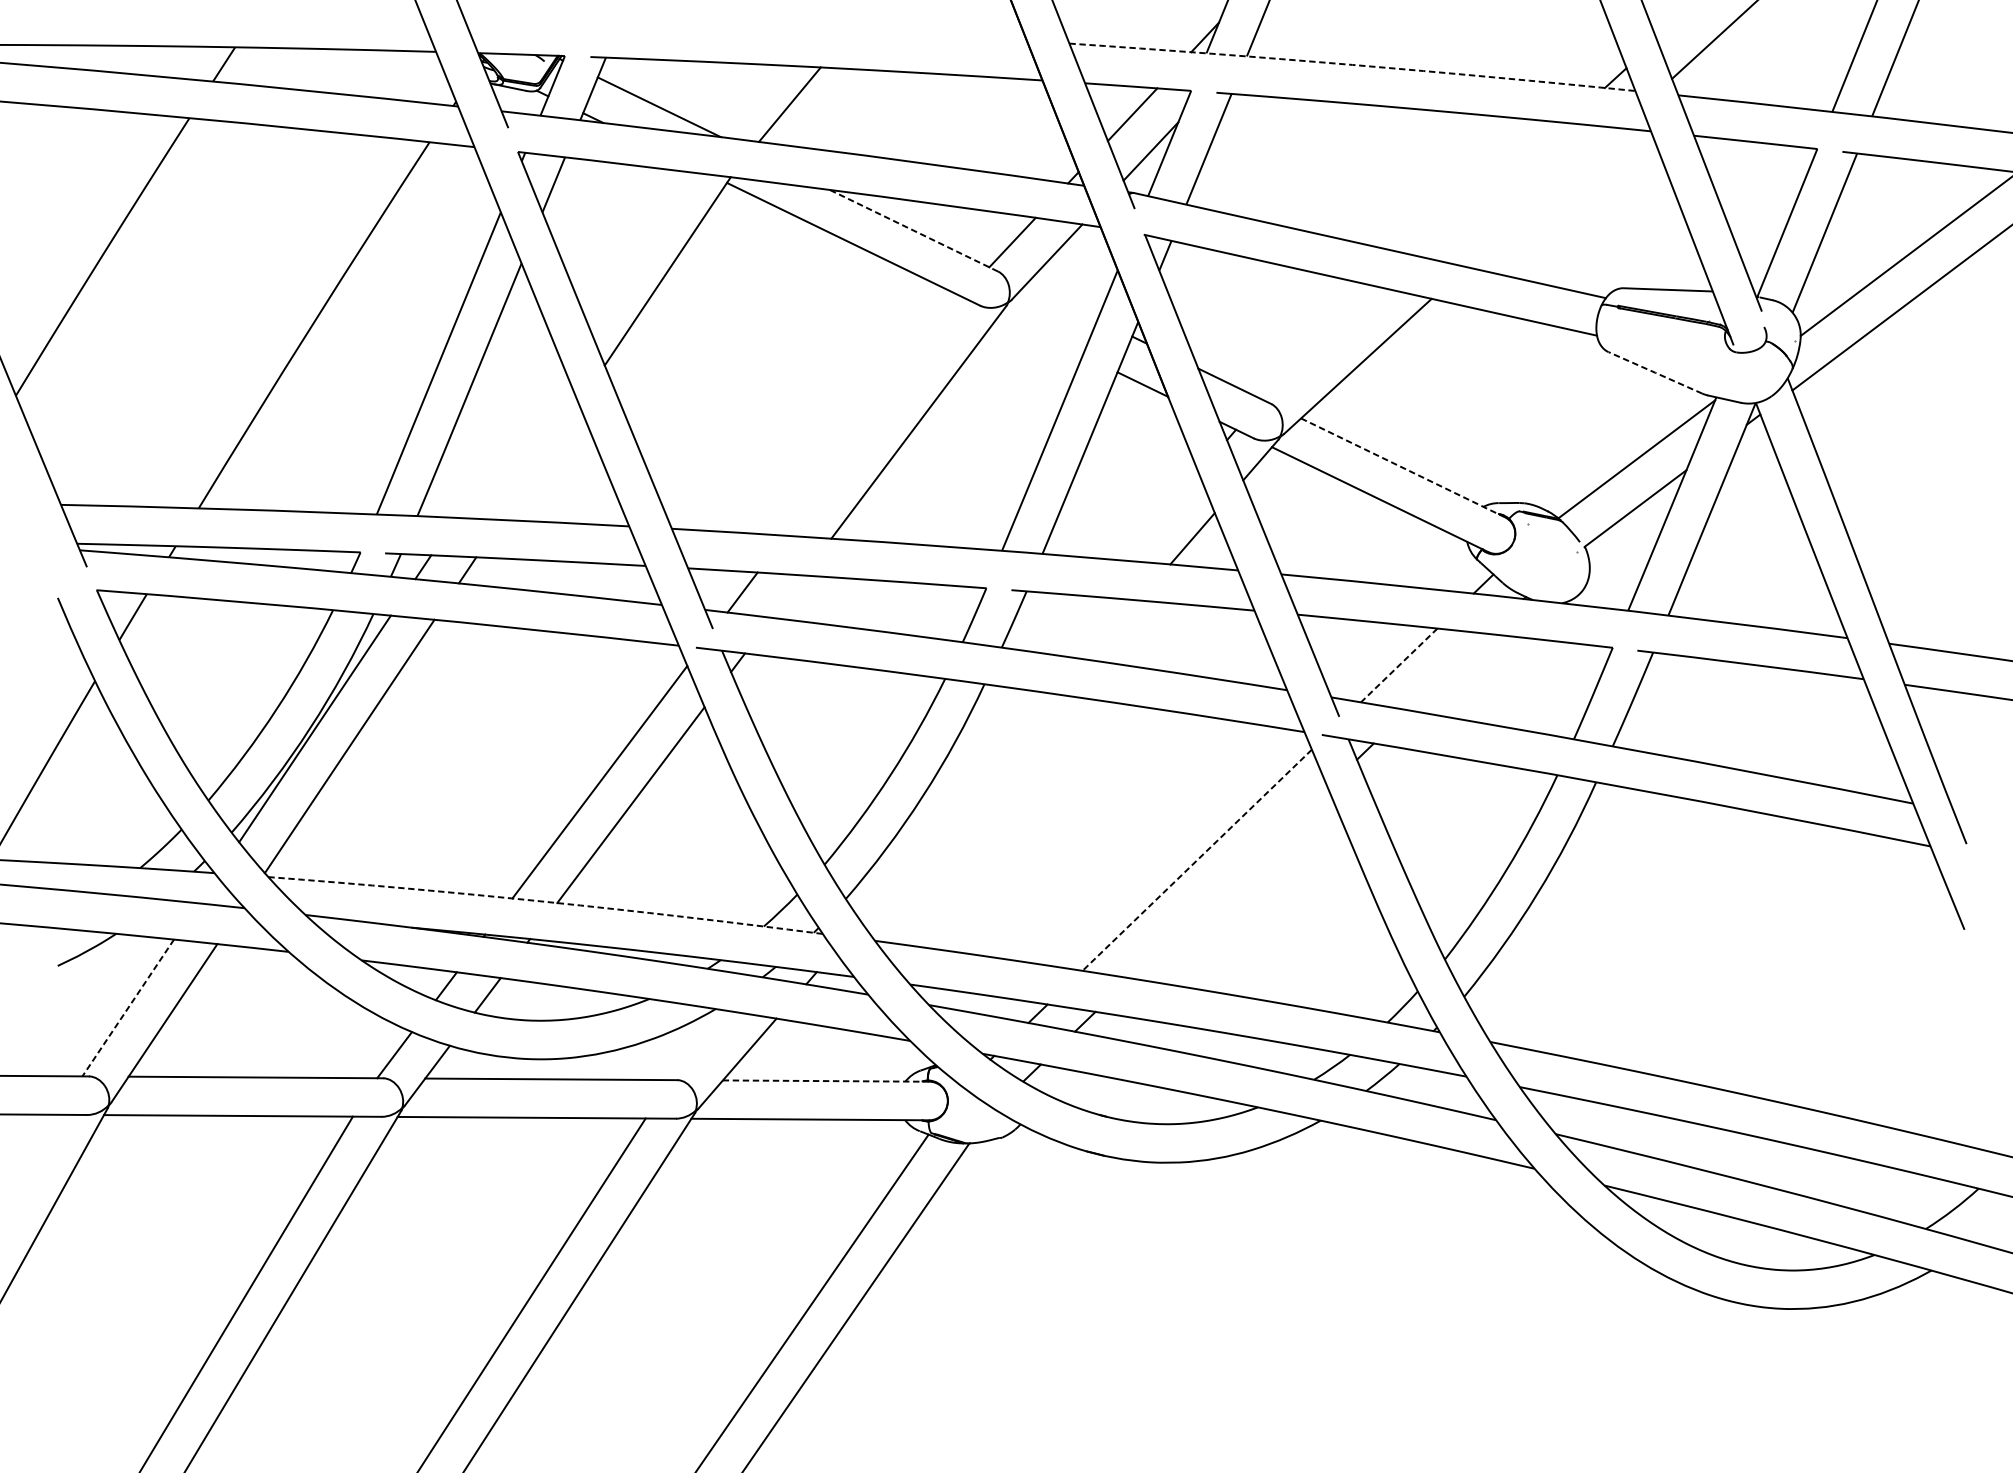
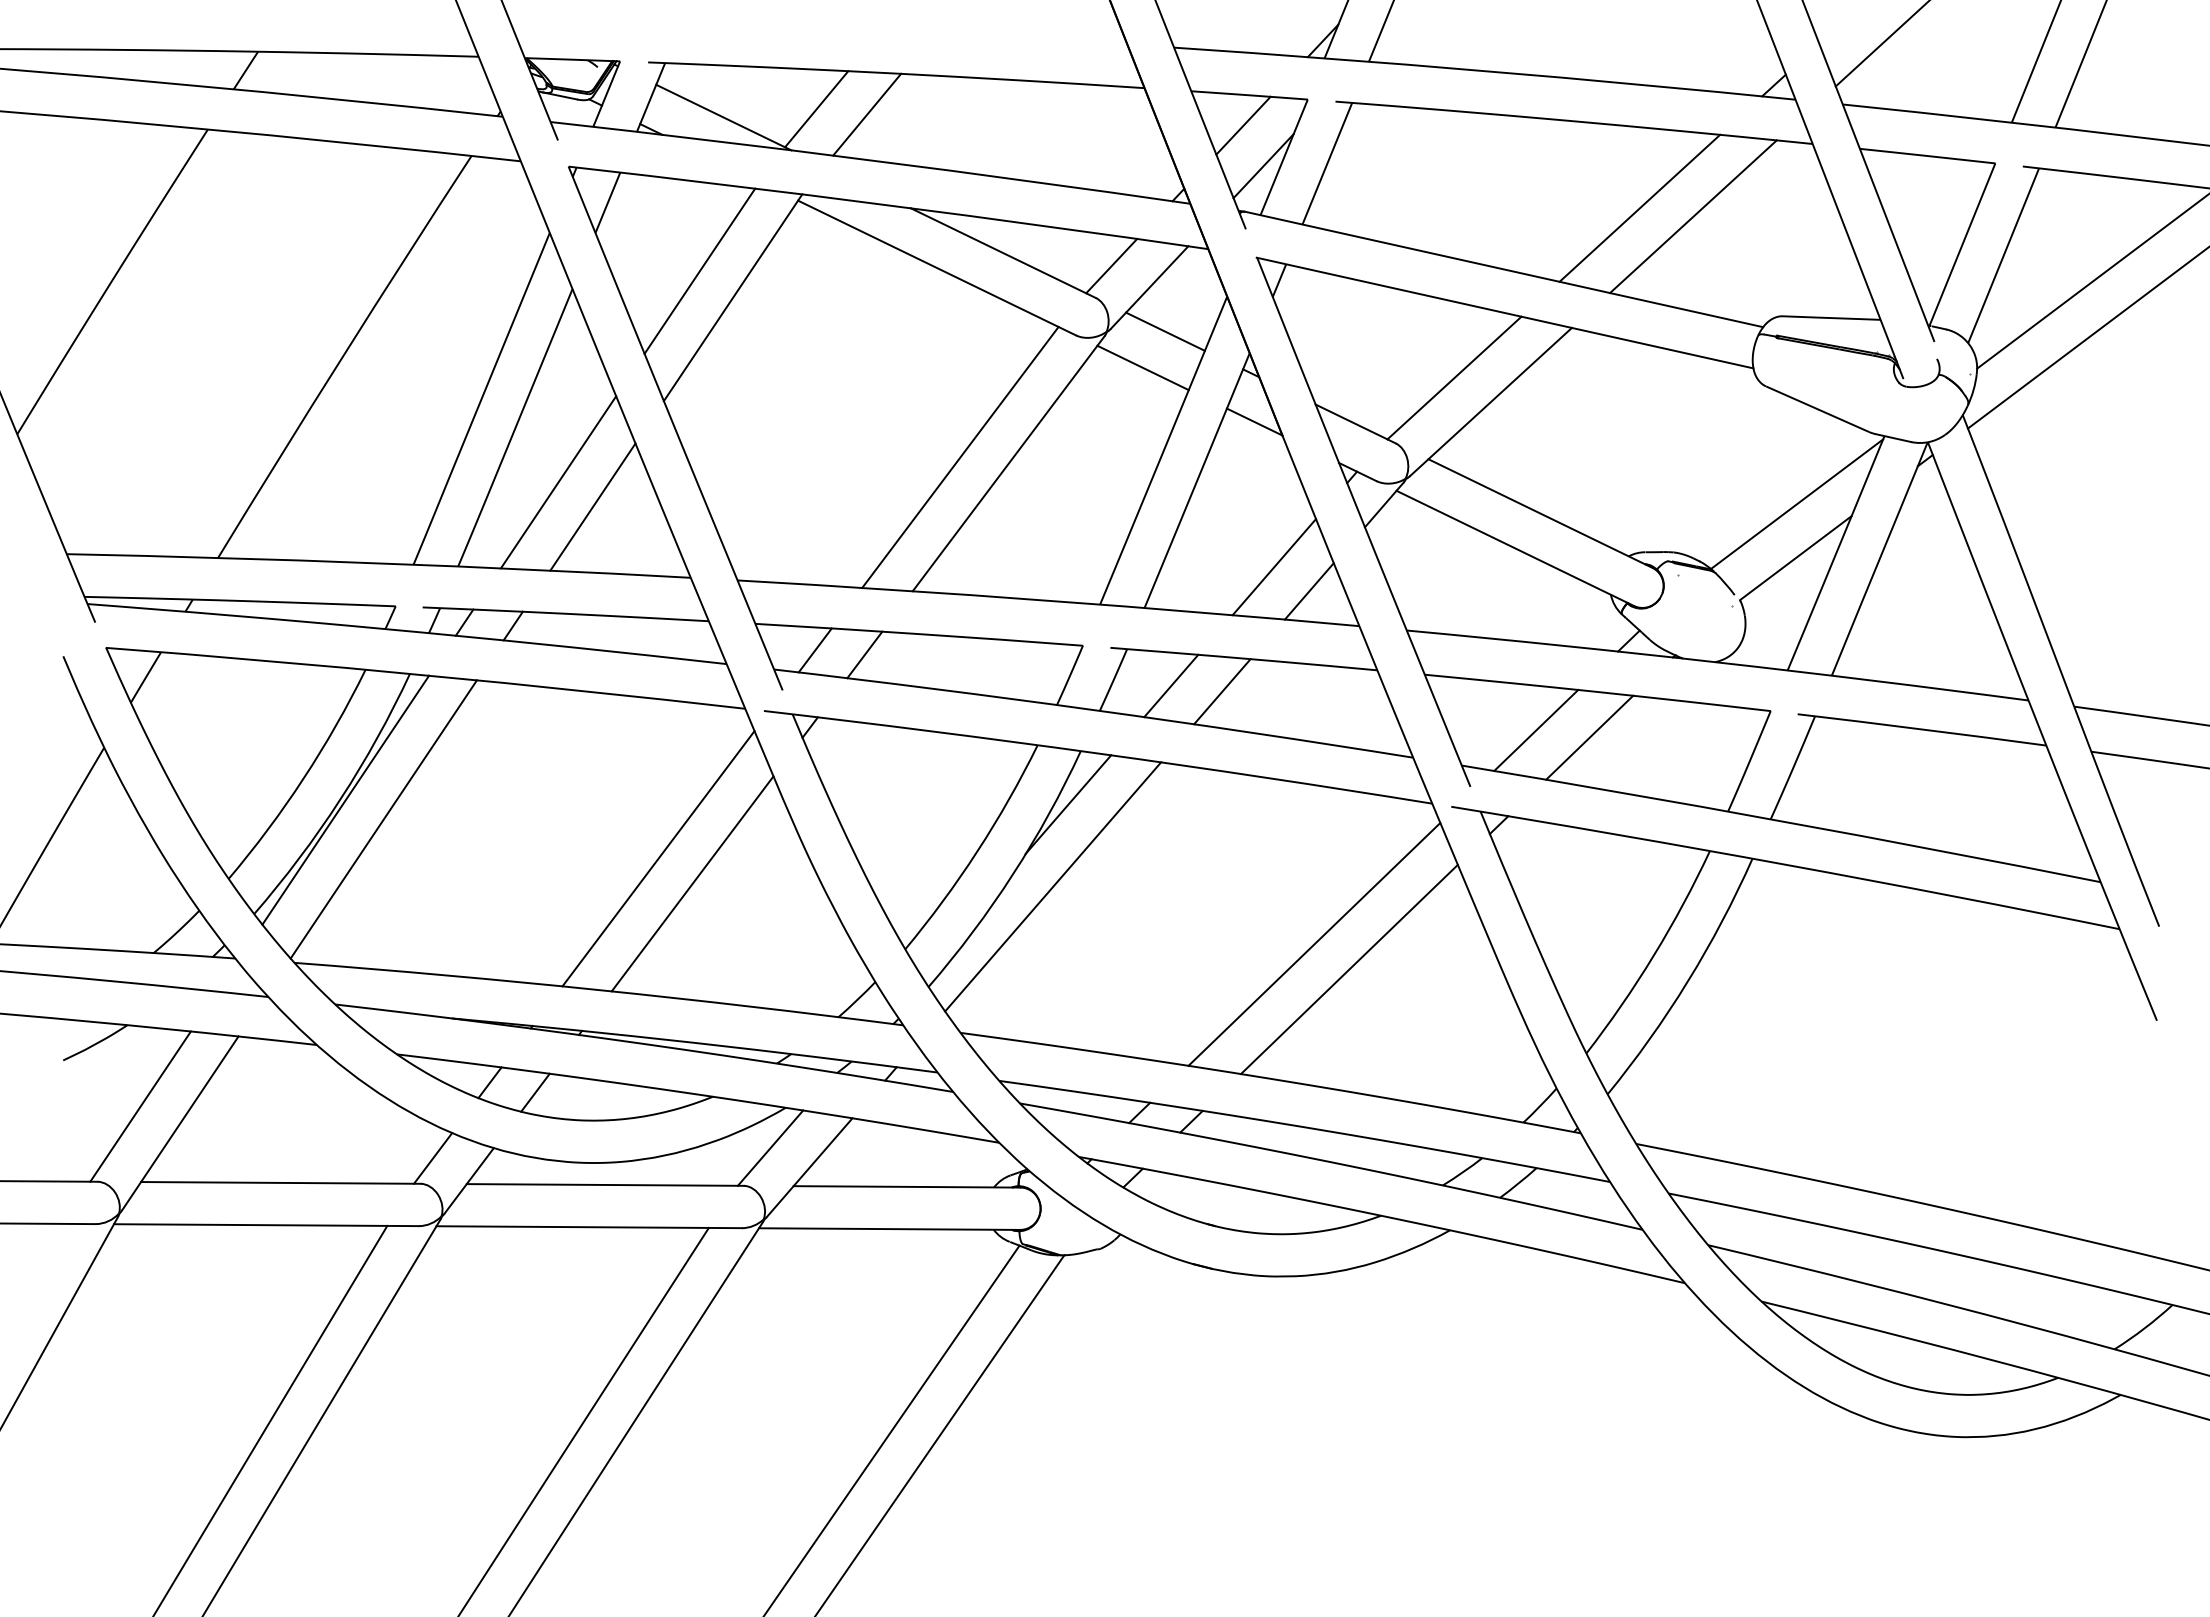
arc: (1353, 65) -> (1485, 71), dashed -> solid
line: (743, 99) -> (816, 109), added
line: (1493, 189) -> (1639, 207), added
line: (1542, 197) -> (1693, 216), added
line: (914, 231) -> (1003, 253), dashed -> solid
line: (637, 246) -> (699, 270), added
line: (1061, 302) -> (1165, 331), added
line: (1040, 334) -> (1142, 367), added
line: (1324, 343) -> (1454, 377), added
line: (1655, 373) -> (1817, 409), dashed -> solid
line: (874, 415) -> (960, 456), added
line: (508, 439) -> (558, 482), added
line: (539, 461) -> (592, 506), added
line: (1403, 467) -> (1540, 513), dashed -> solid
line: (1159, 517) -> (1273, 567), added
line: (787, 596) -> (864, 654), added
line: (1067, 624) -> (1171, 685), added
line: (1113, 629) -> (1222, 691), added
line: (1398, 665) -> (1535, 730), dashed -> solid
line: (1447, 671) -> (1589, 737), added
line: (973, 732) -> (1068, 804), added
line: (959, 807) -> (1053, 886), added
line: (1197, 860) -> (1314, 944), dashed -> solid
line: (1229, 883) -> (1349, 969), added
arc: (546, 902) -> (599, 990), dashed -> solid
line: (128, 1008) -> (140, 1107), dashed -> solid
line: (701, 1045) -> (770, 1147), added
line: (825, 1080) -> (906, 1186), dashed -> solid

